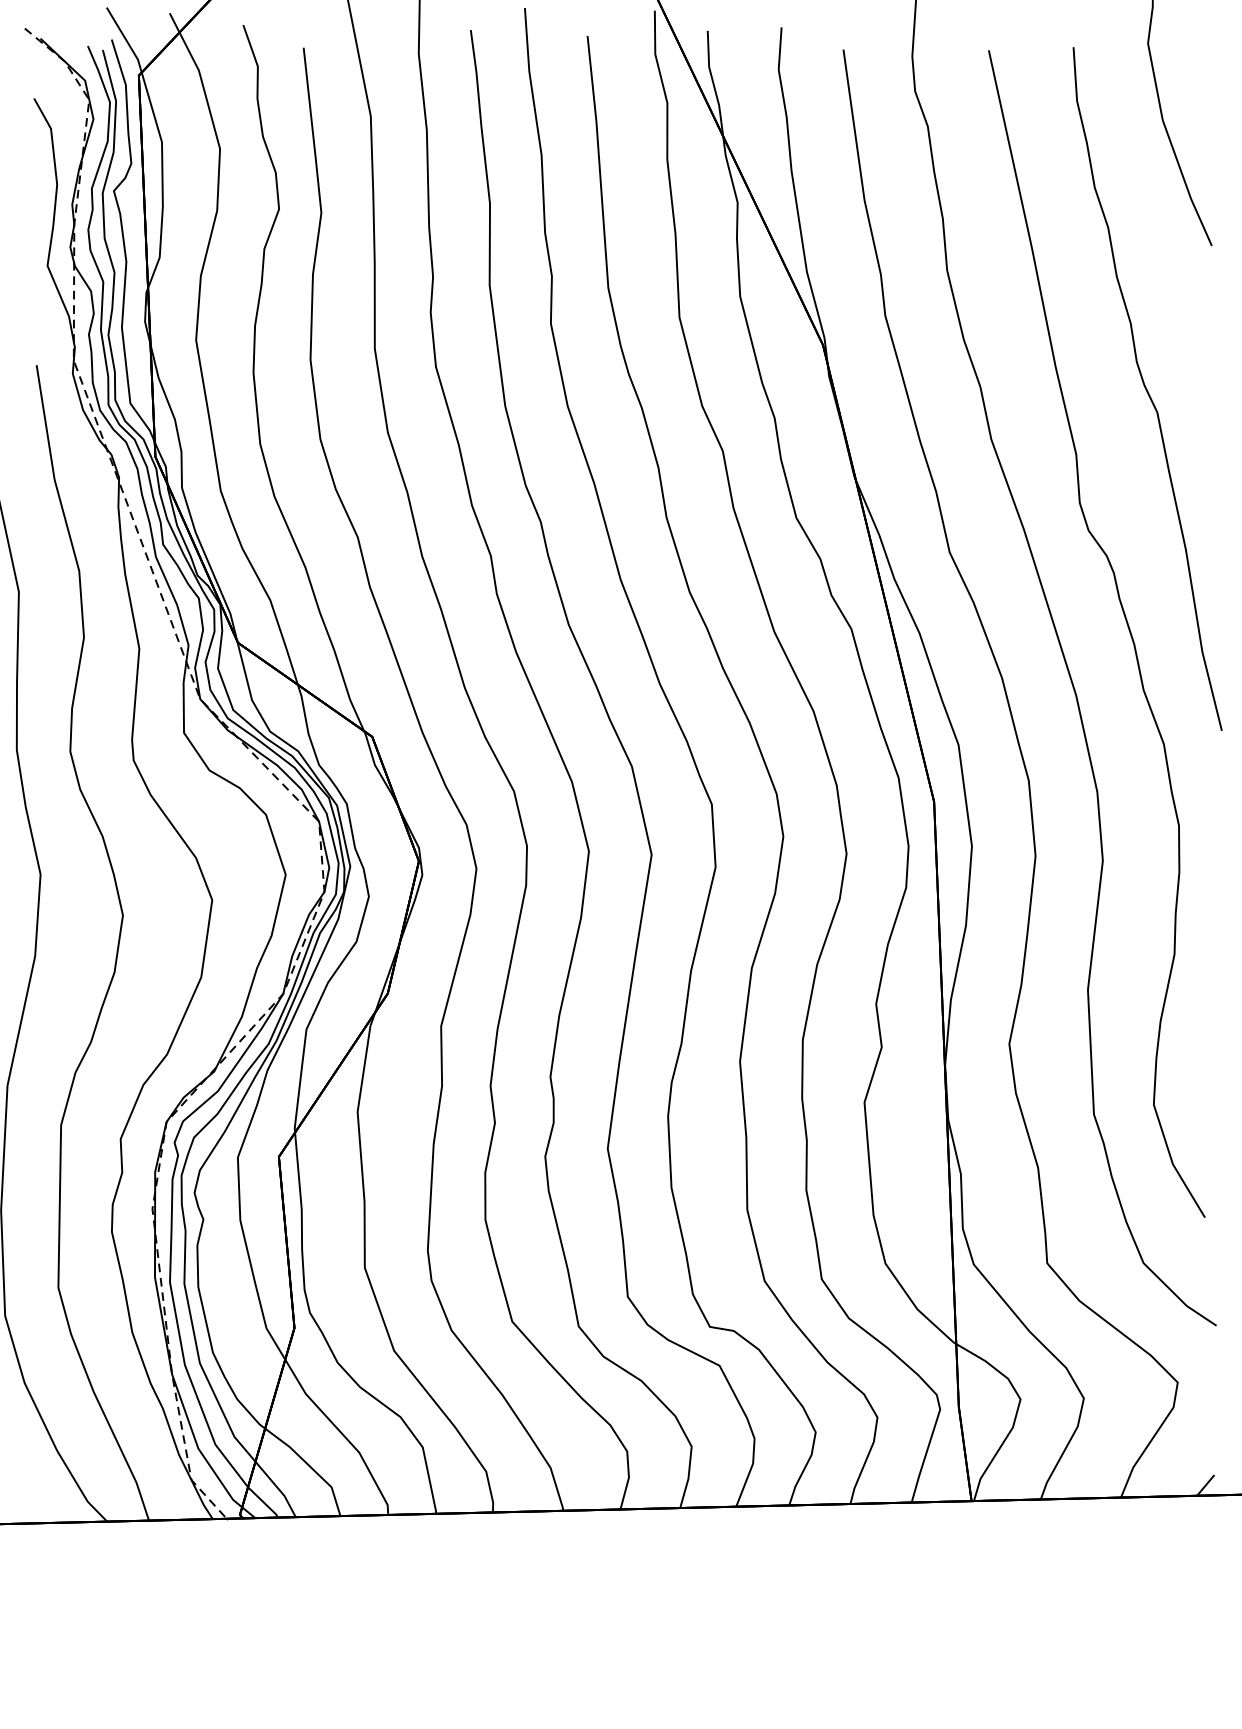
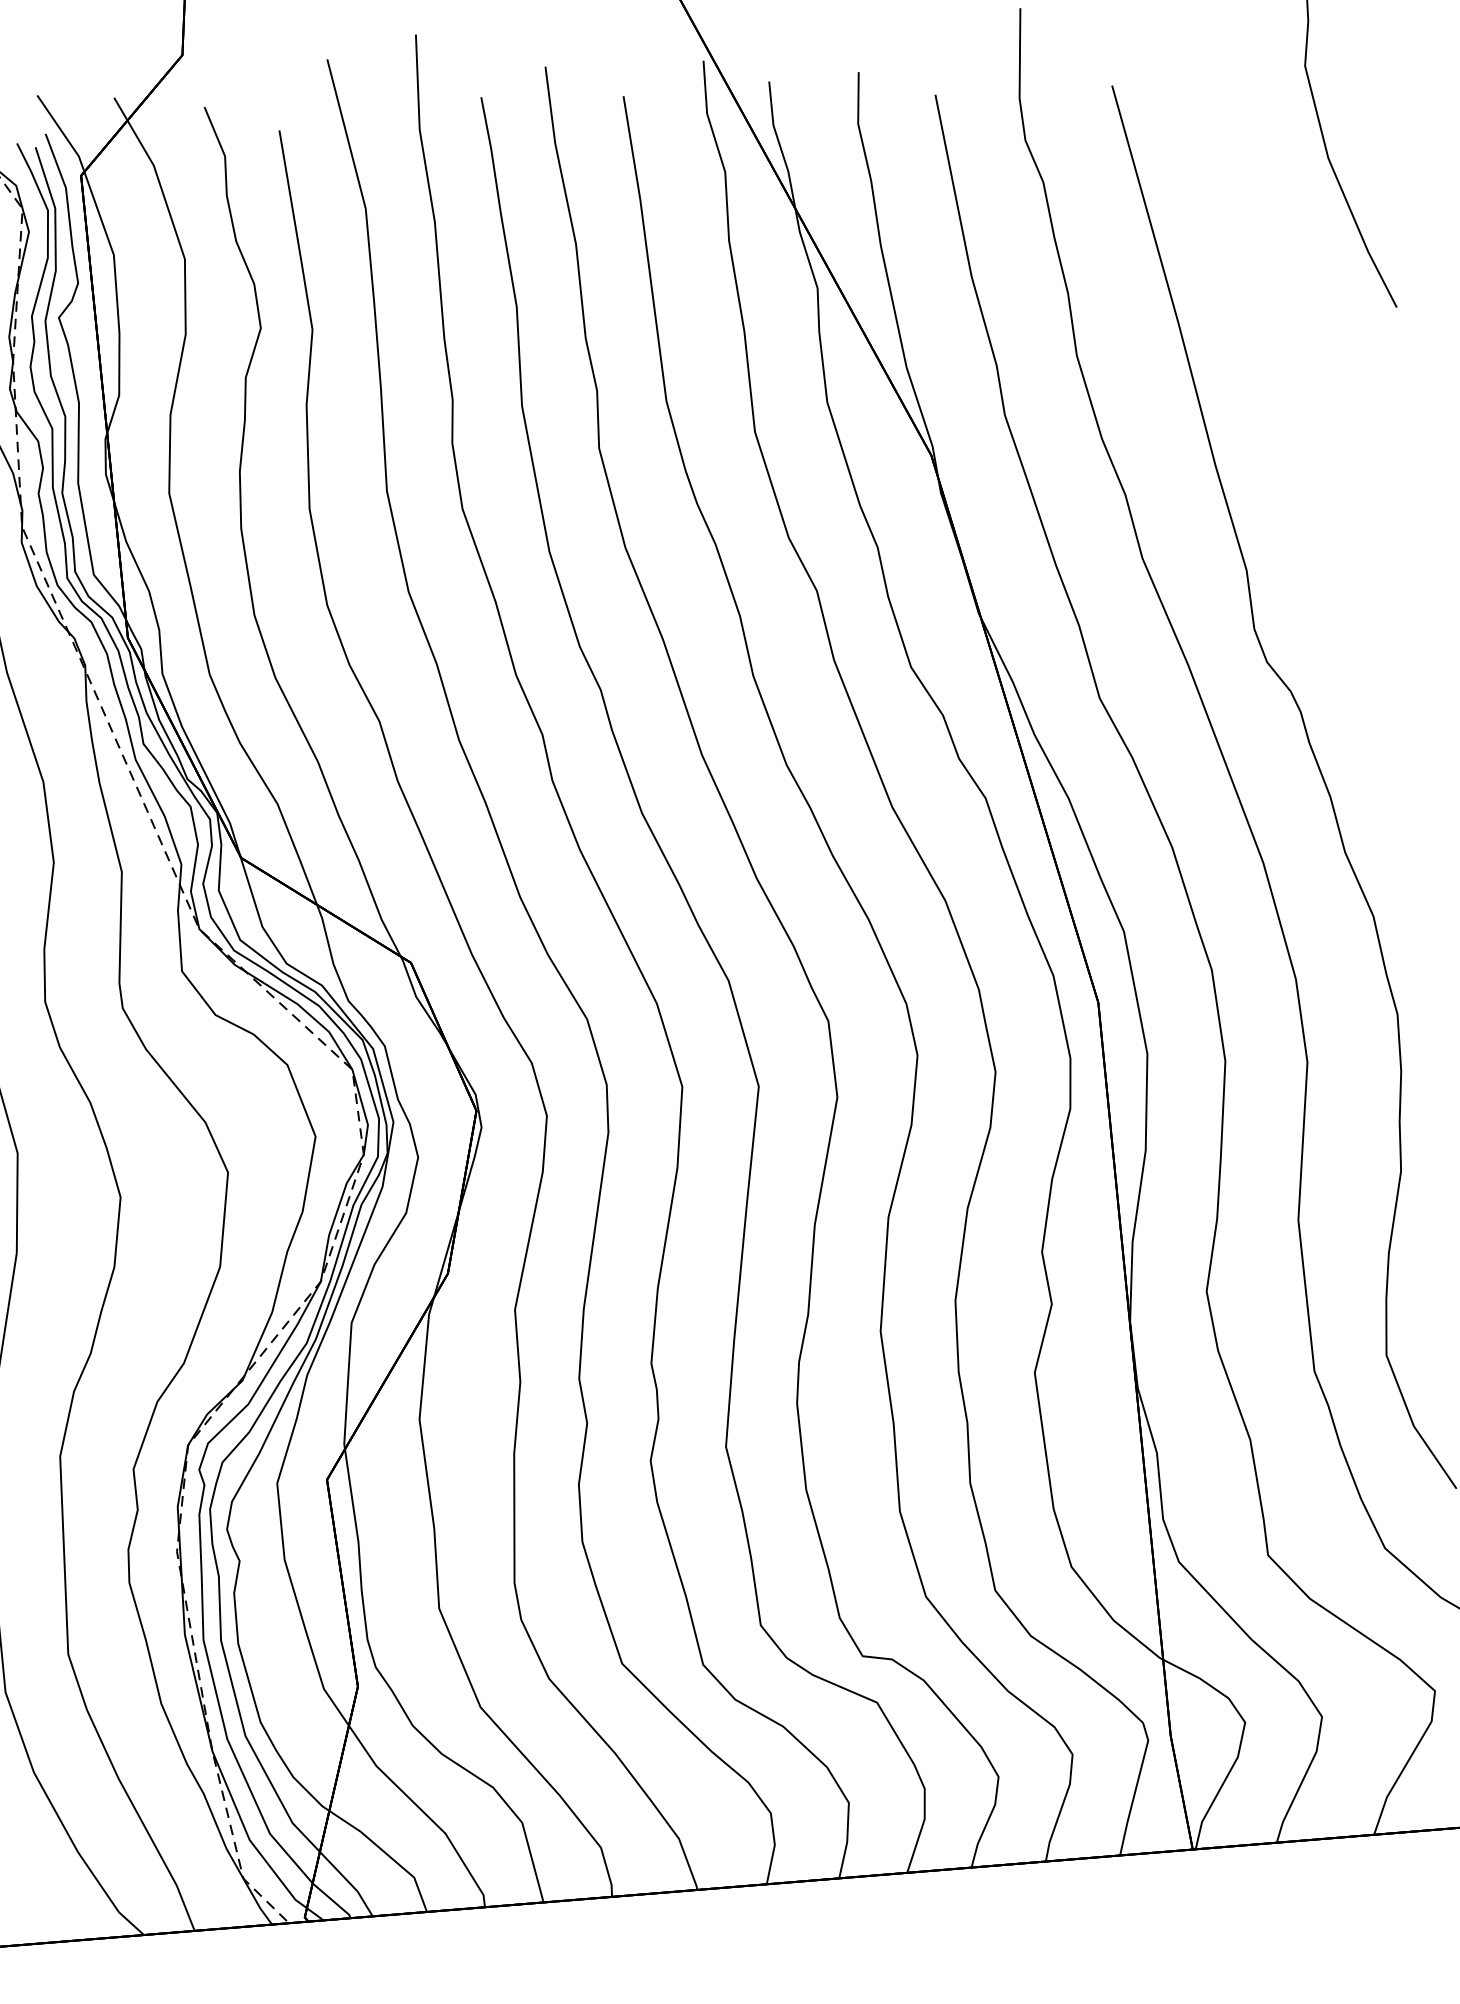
curve: (1146, 388) -> (1327, 485), removed

